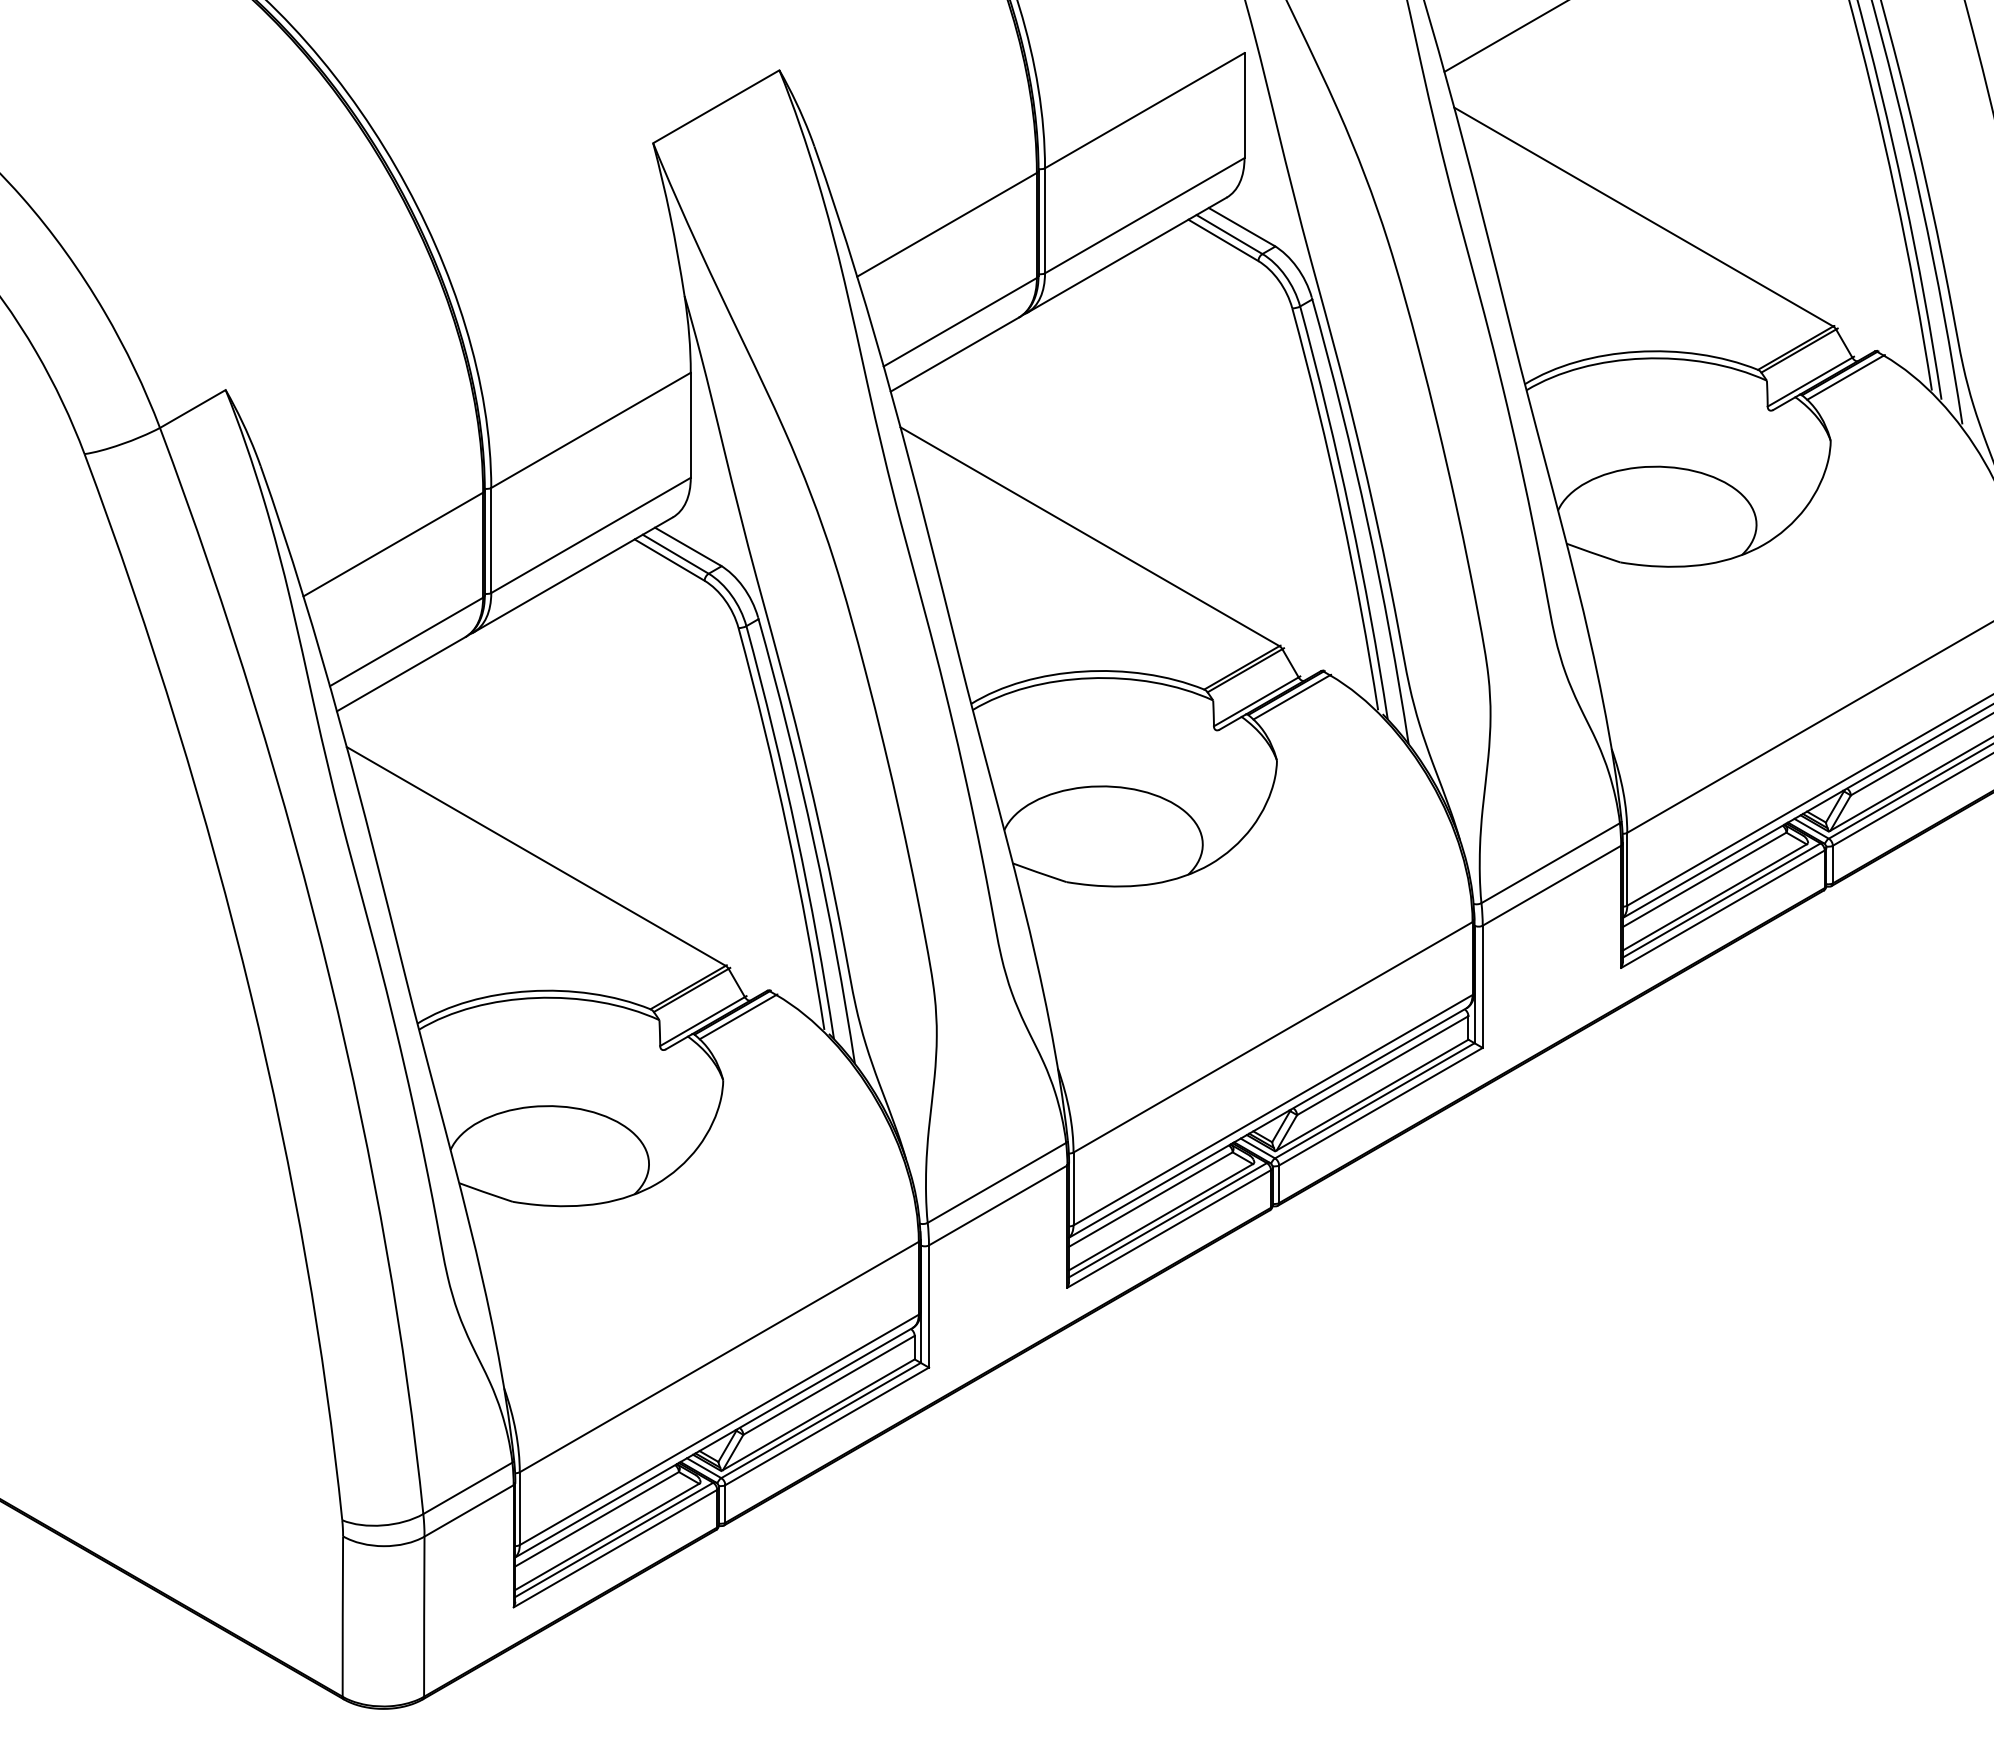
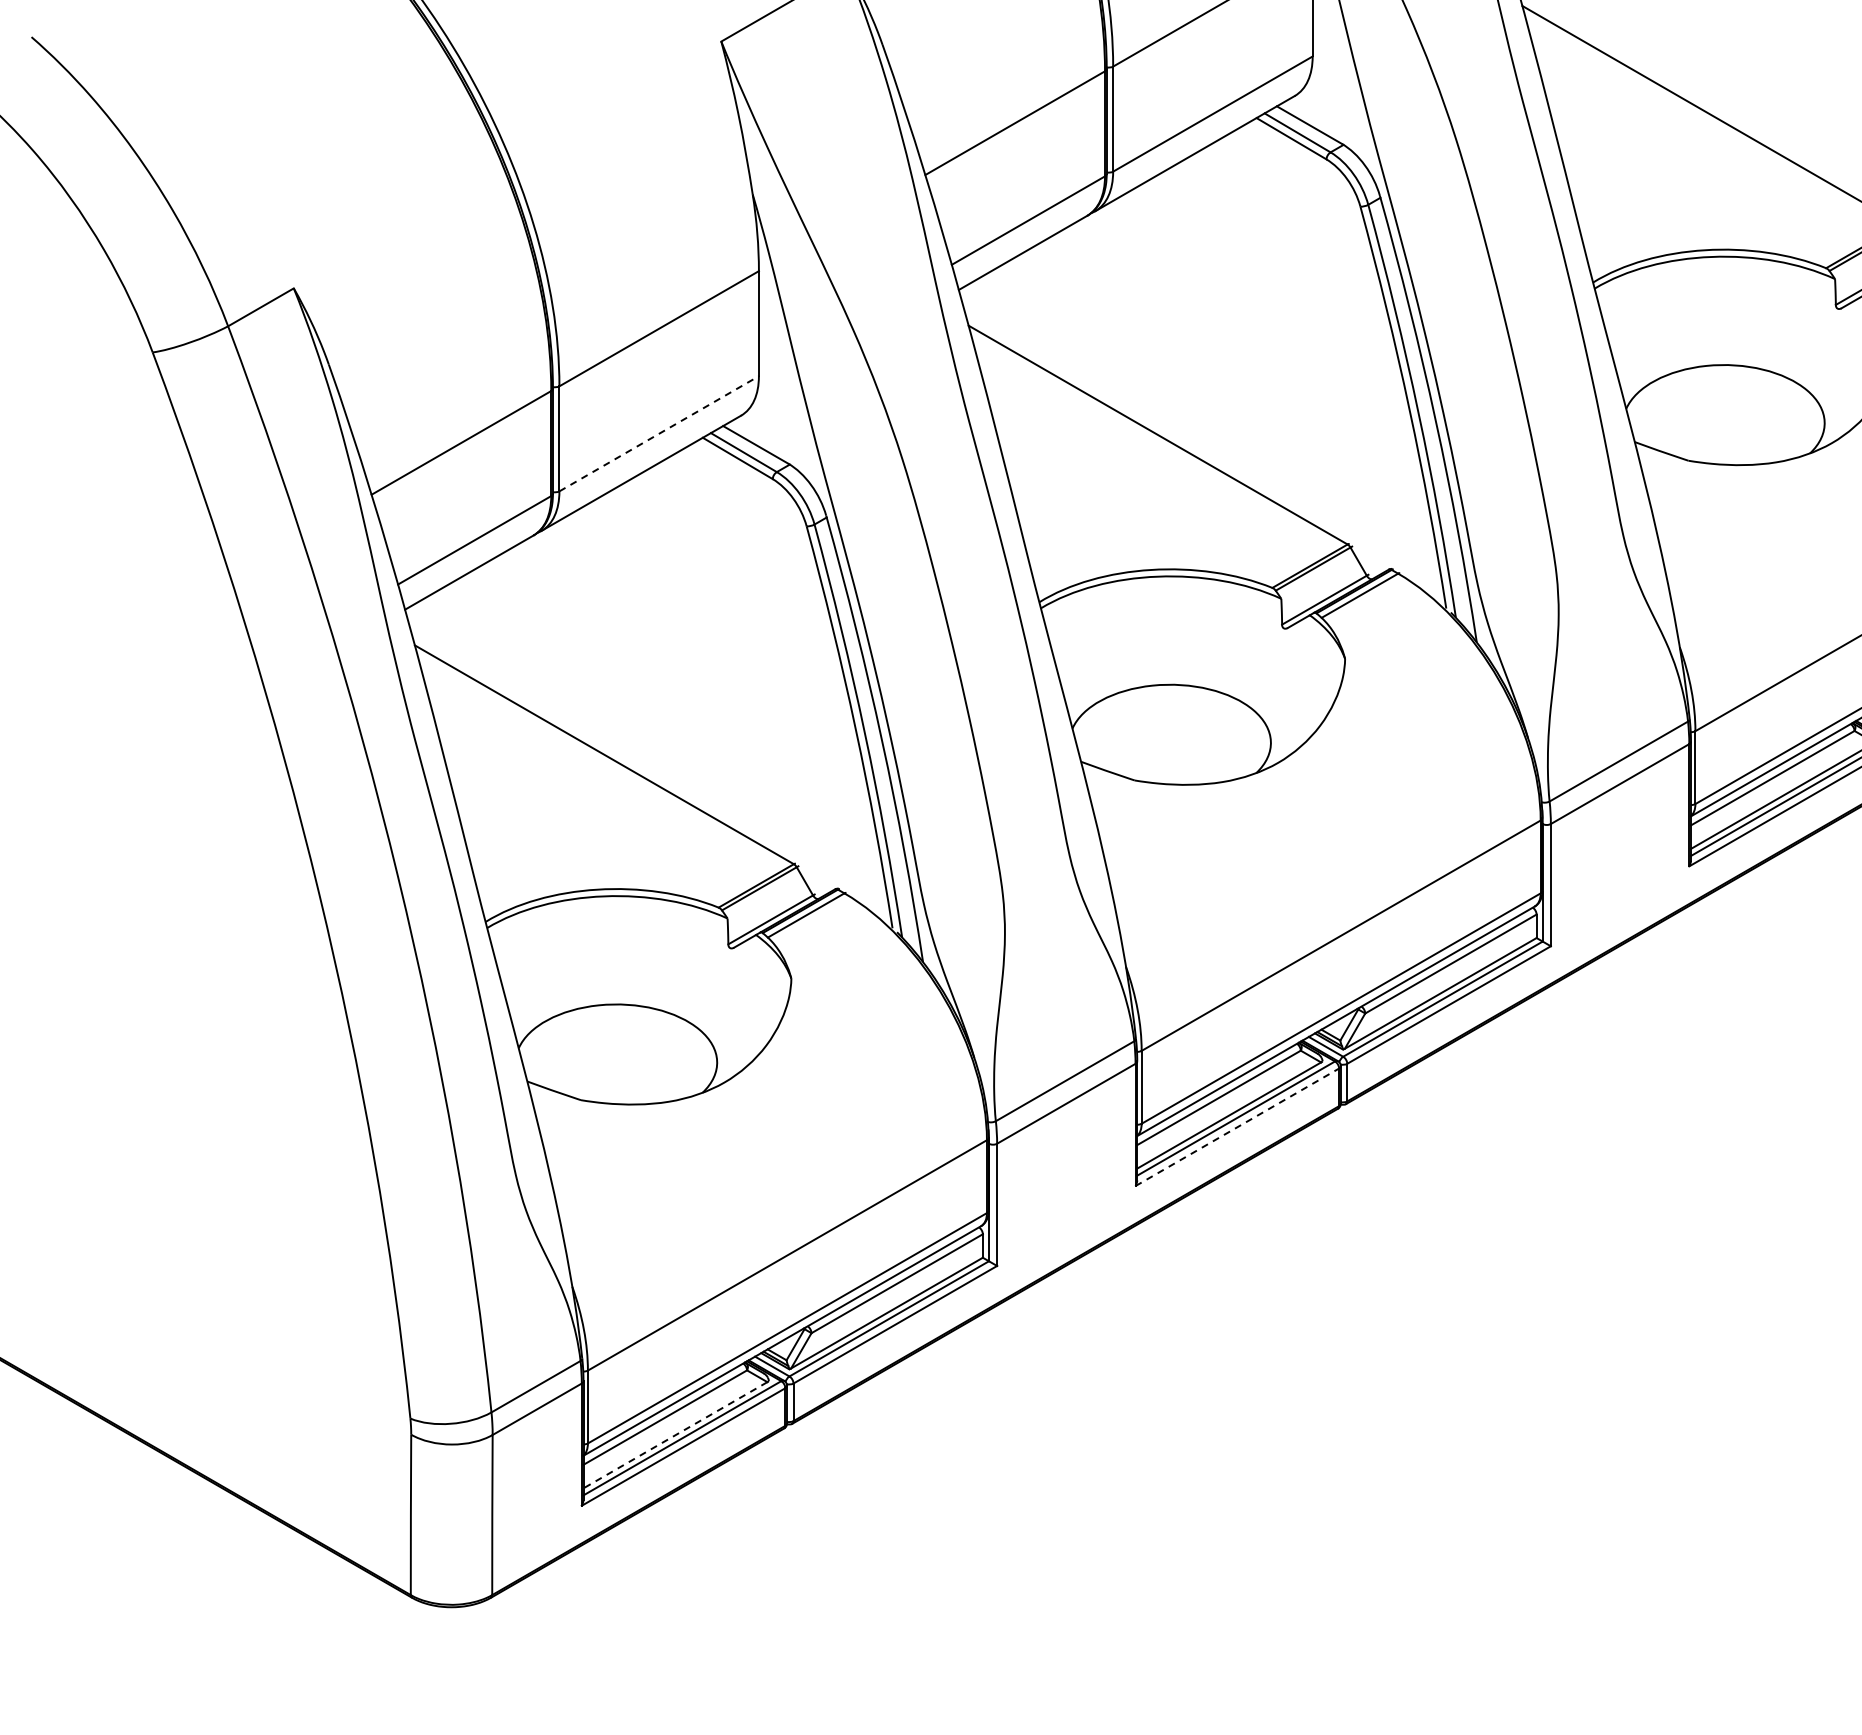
line: (591, 535) -> (659, 433), solid -> dashed
line: (1169, 1228) -> (1237, 1126), solid -> dashed
line: (606, 1537) -> (674, 1435), solid -> dashed

